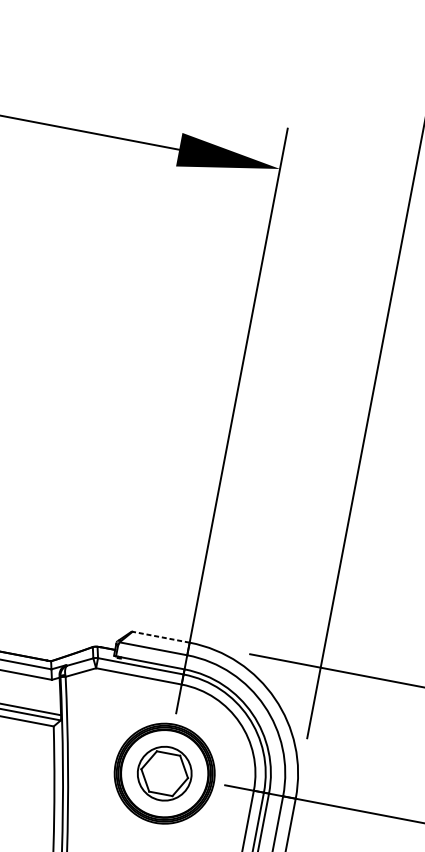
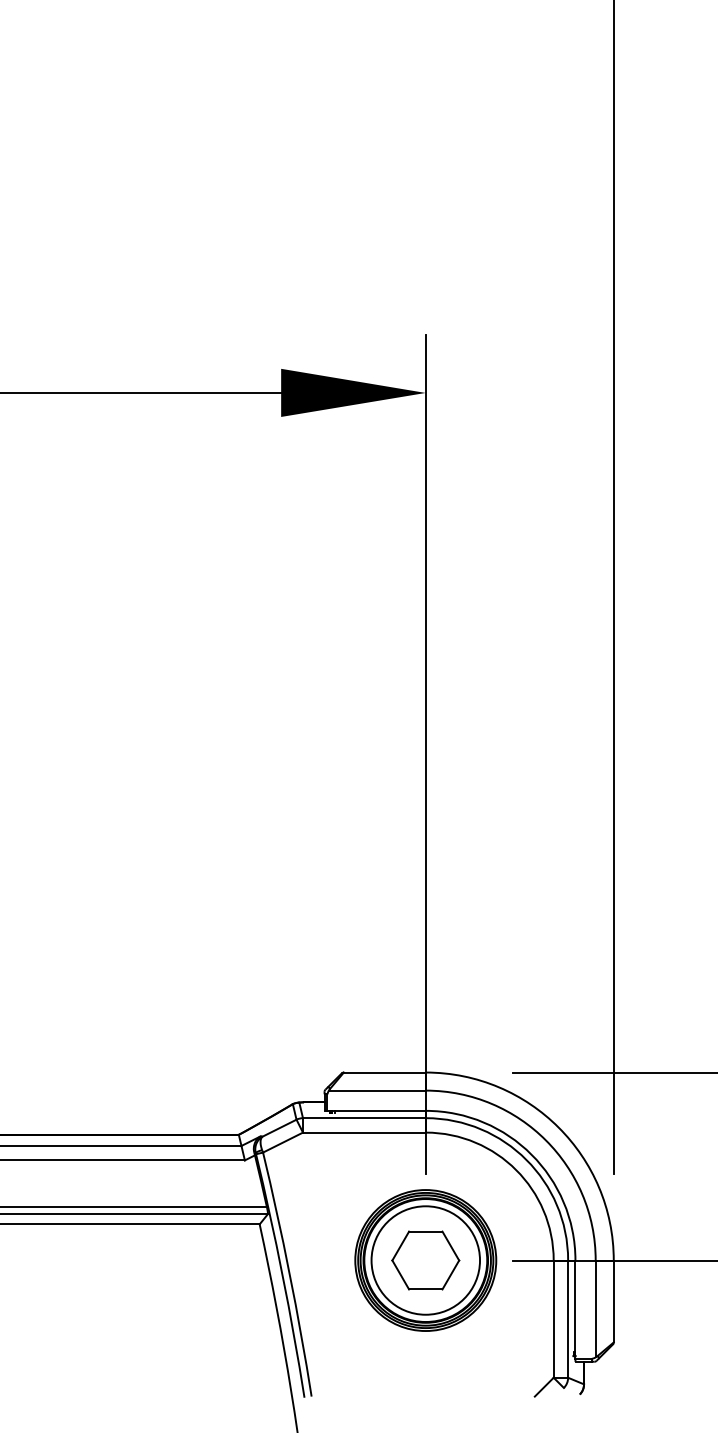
line: (160, 637) -> (384, 1072), dashed -> solid
circle: (164, 773) -> (425, 1260), size x1.43

